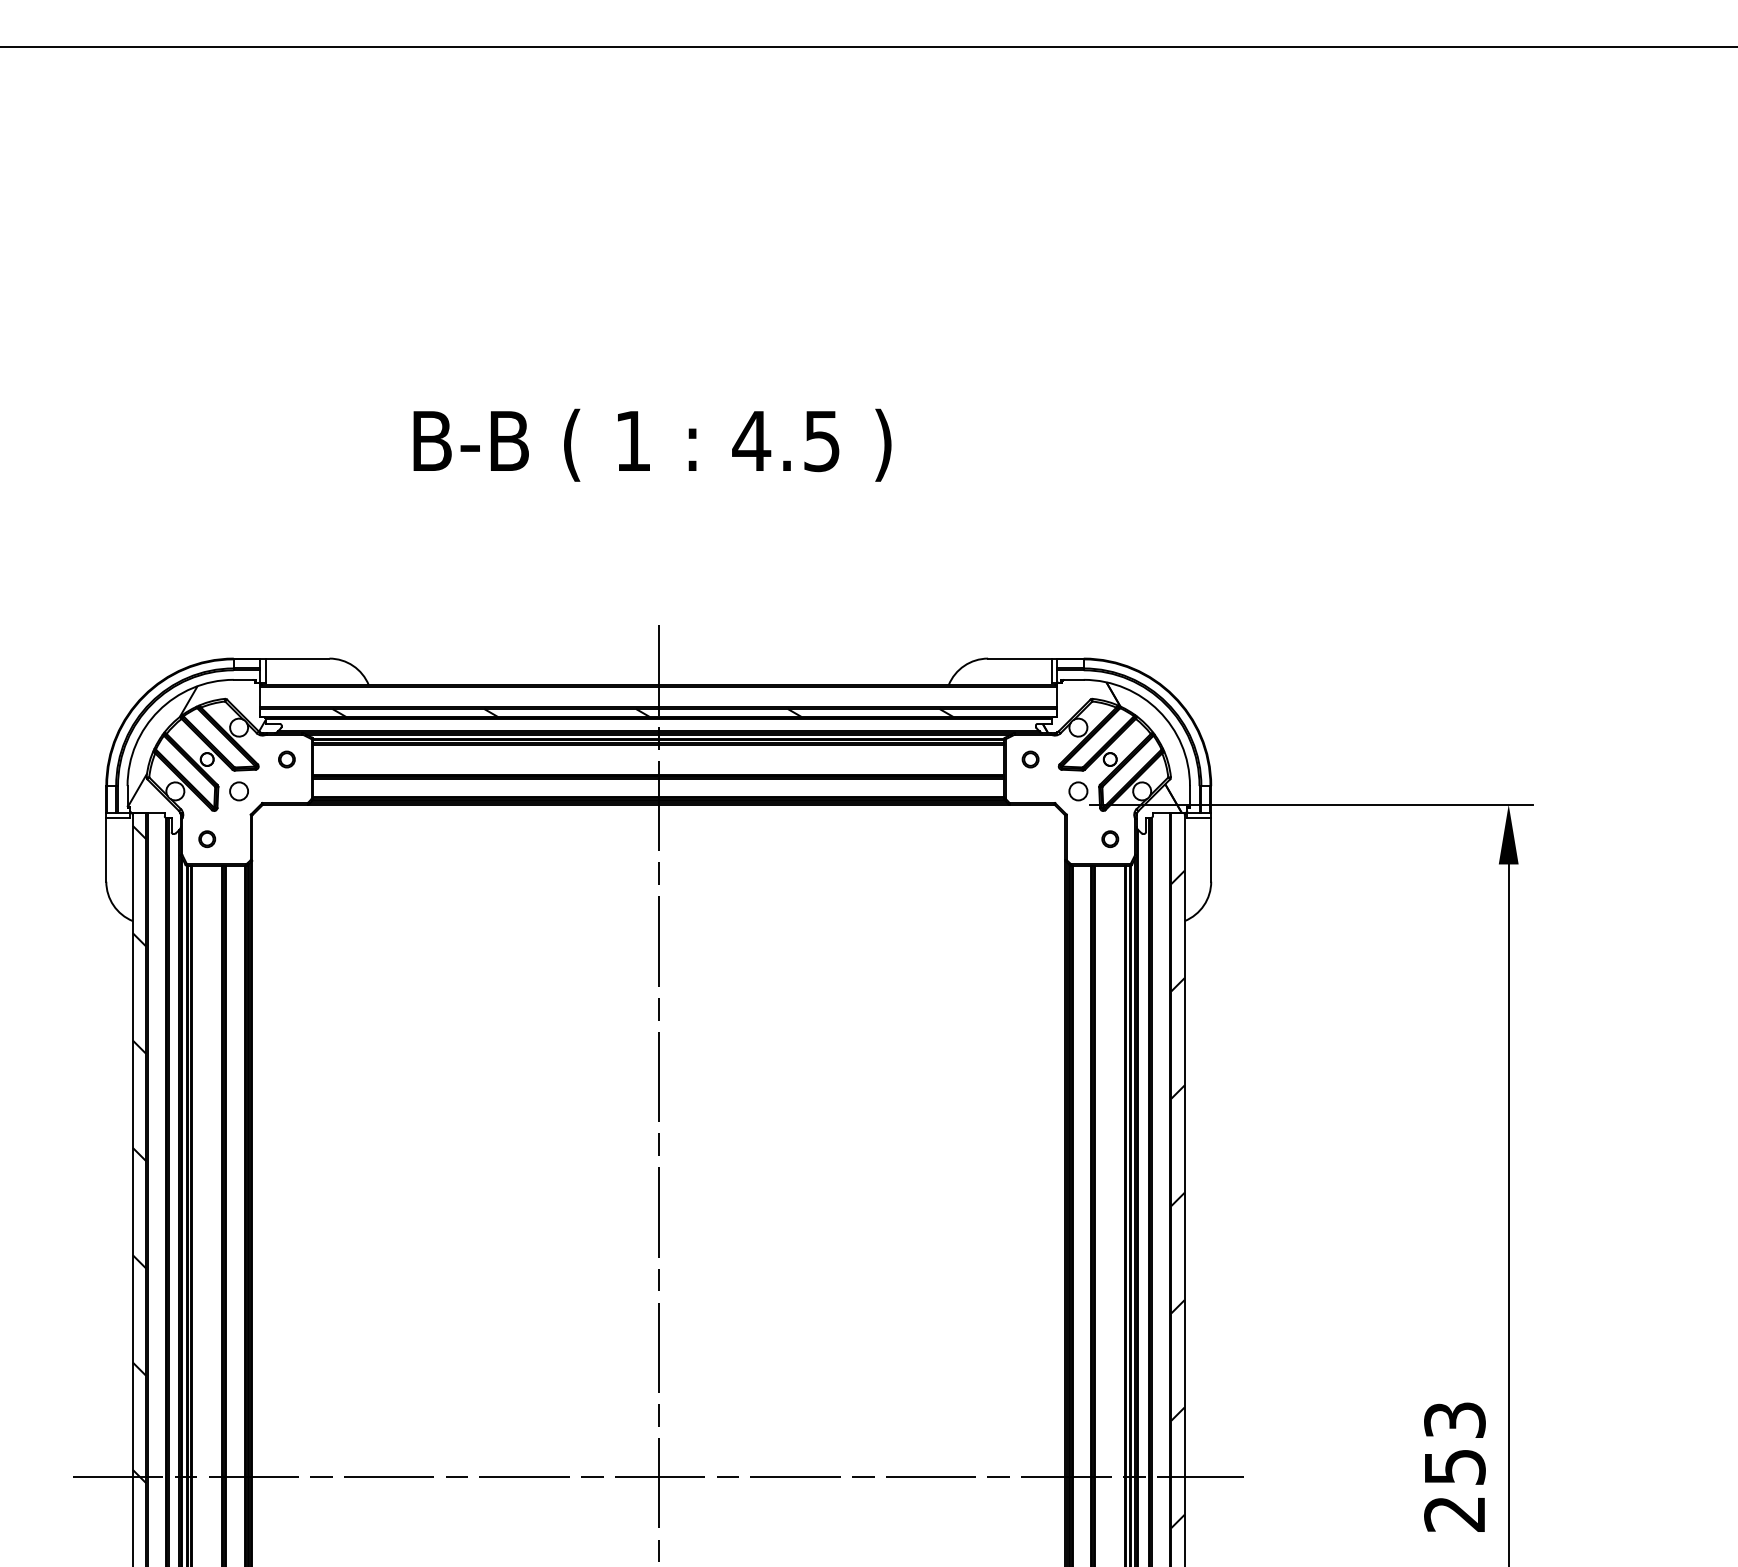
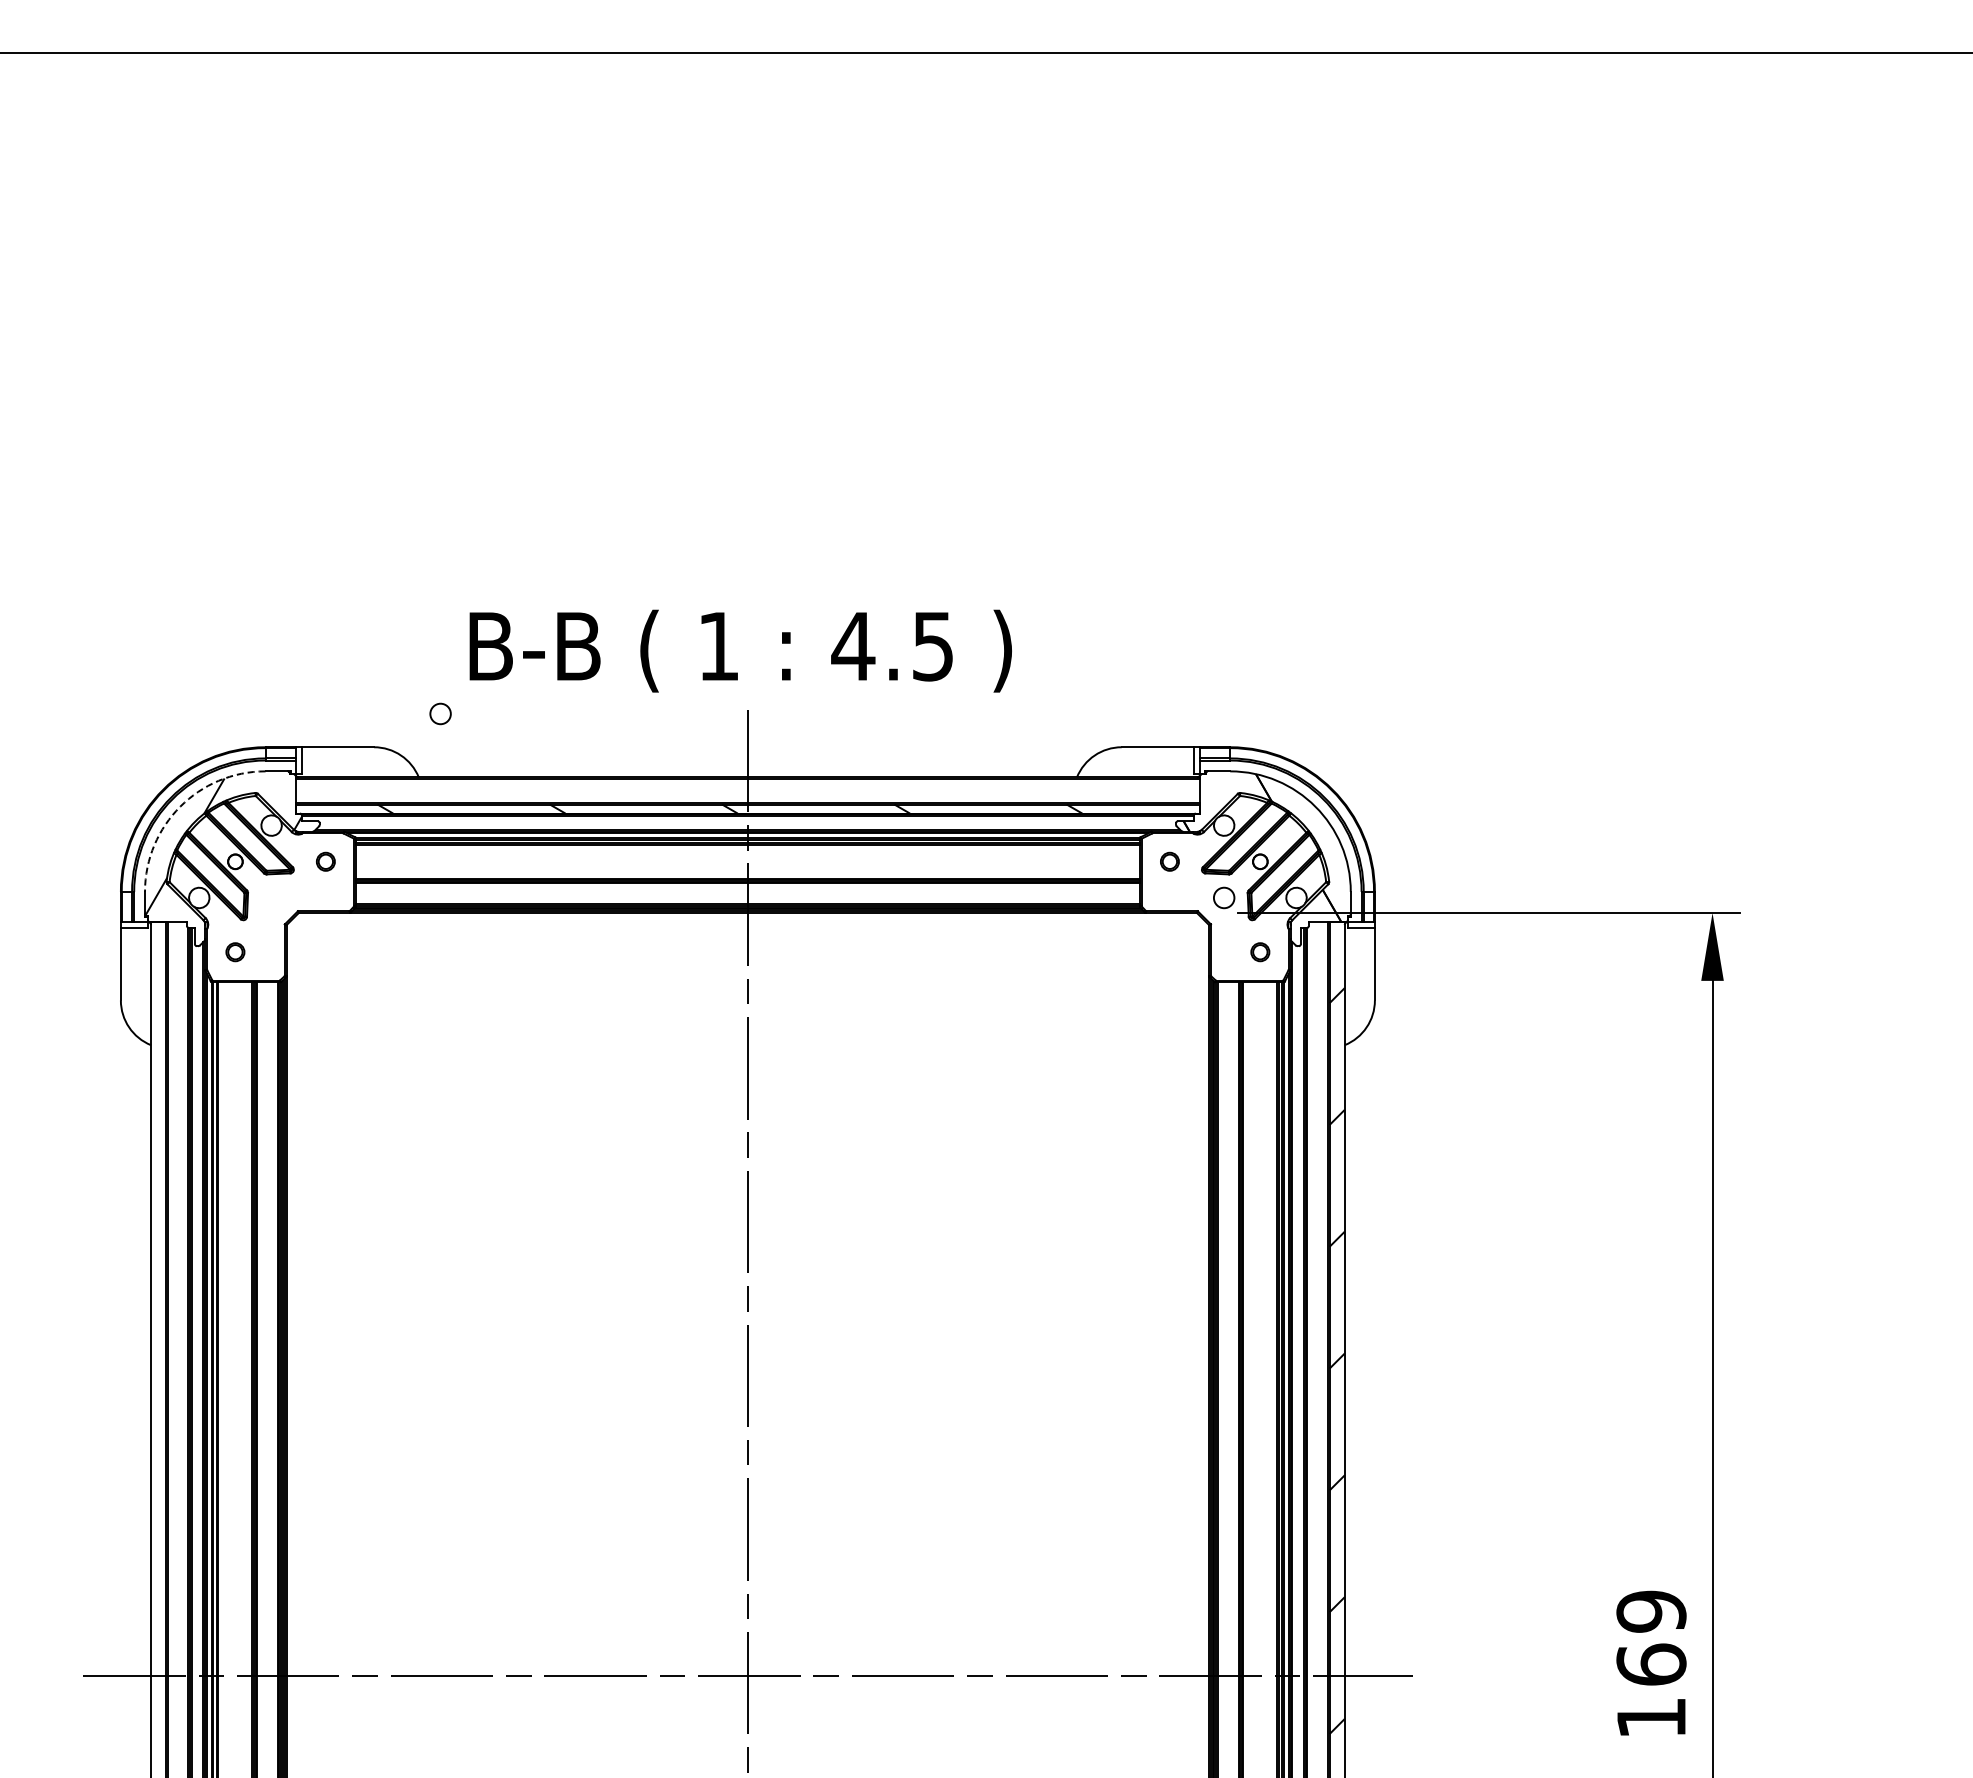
text: (652, 444) -> (740, 650), moved
arc: (158, 710) -> (180, 806), solid -> dashed
circle: (239, 790) -> (440, 713), moved
hatch: (139, 1154) -> (158, 1310), removed
text: (1454, 1466) -> (1651, 1664), 253 -> 169

